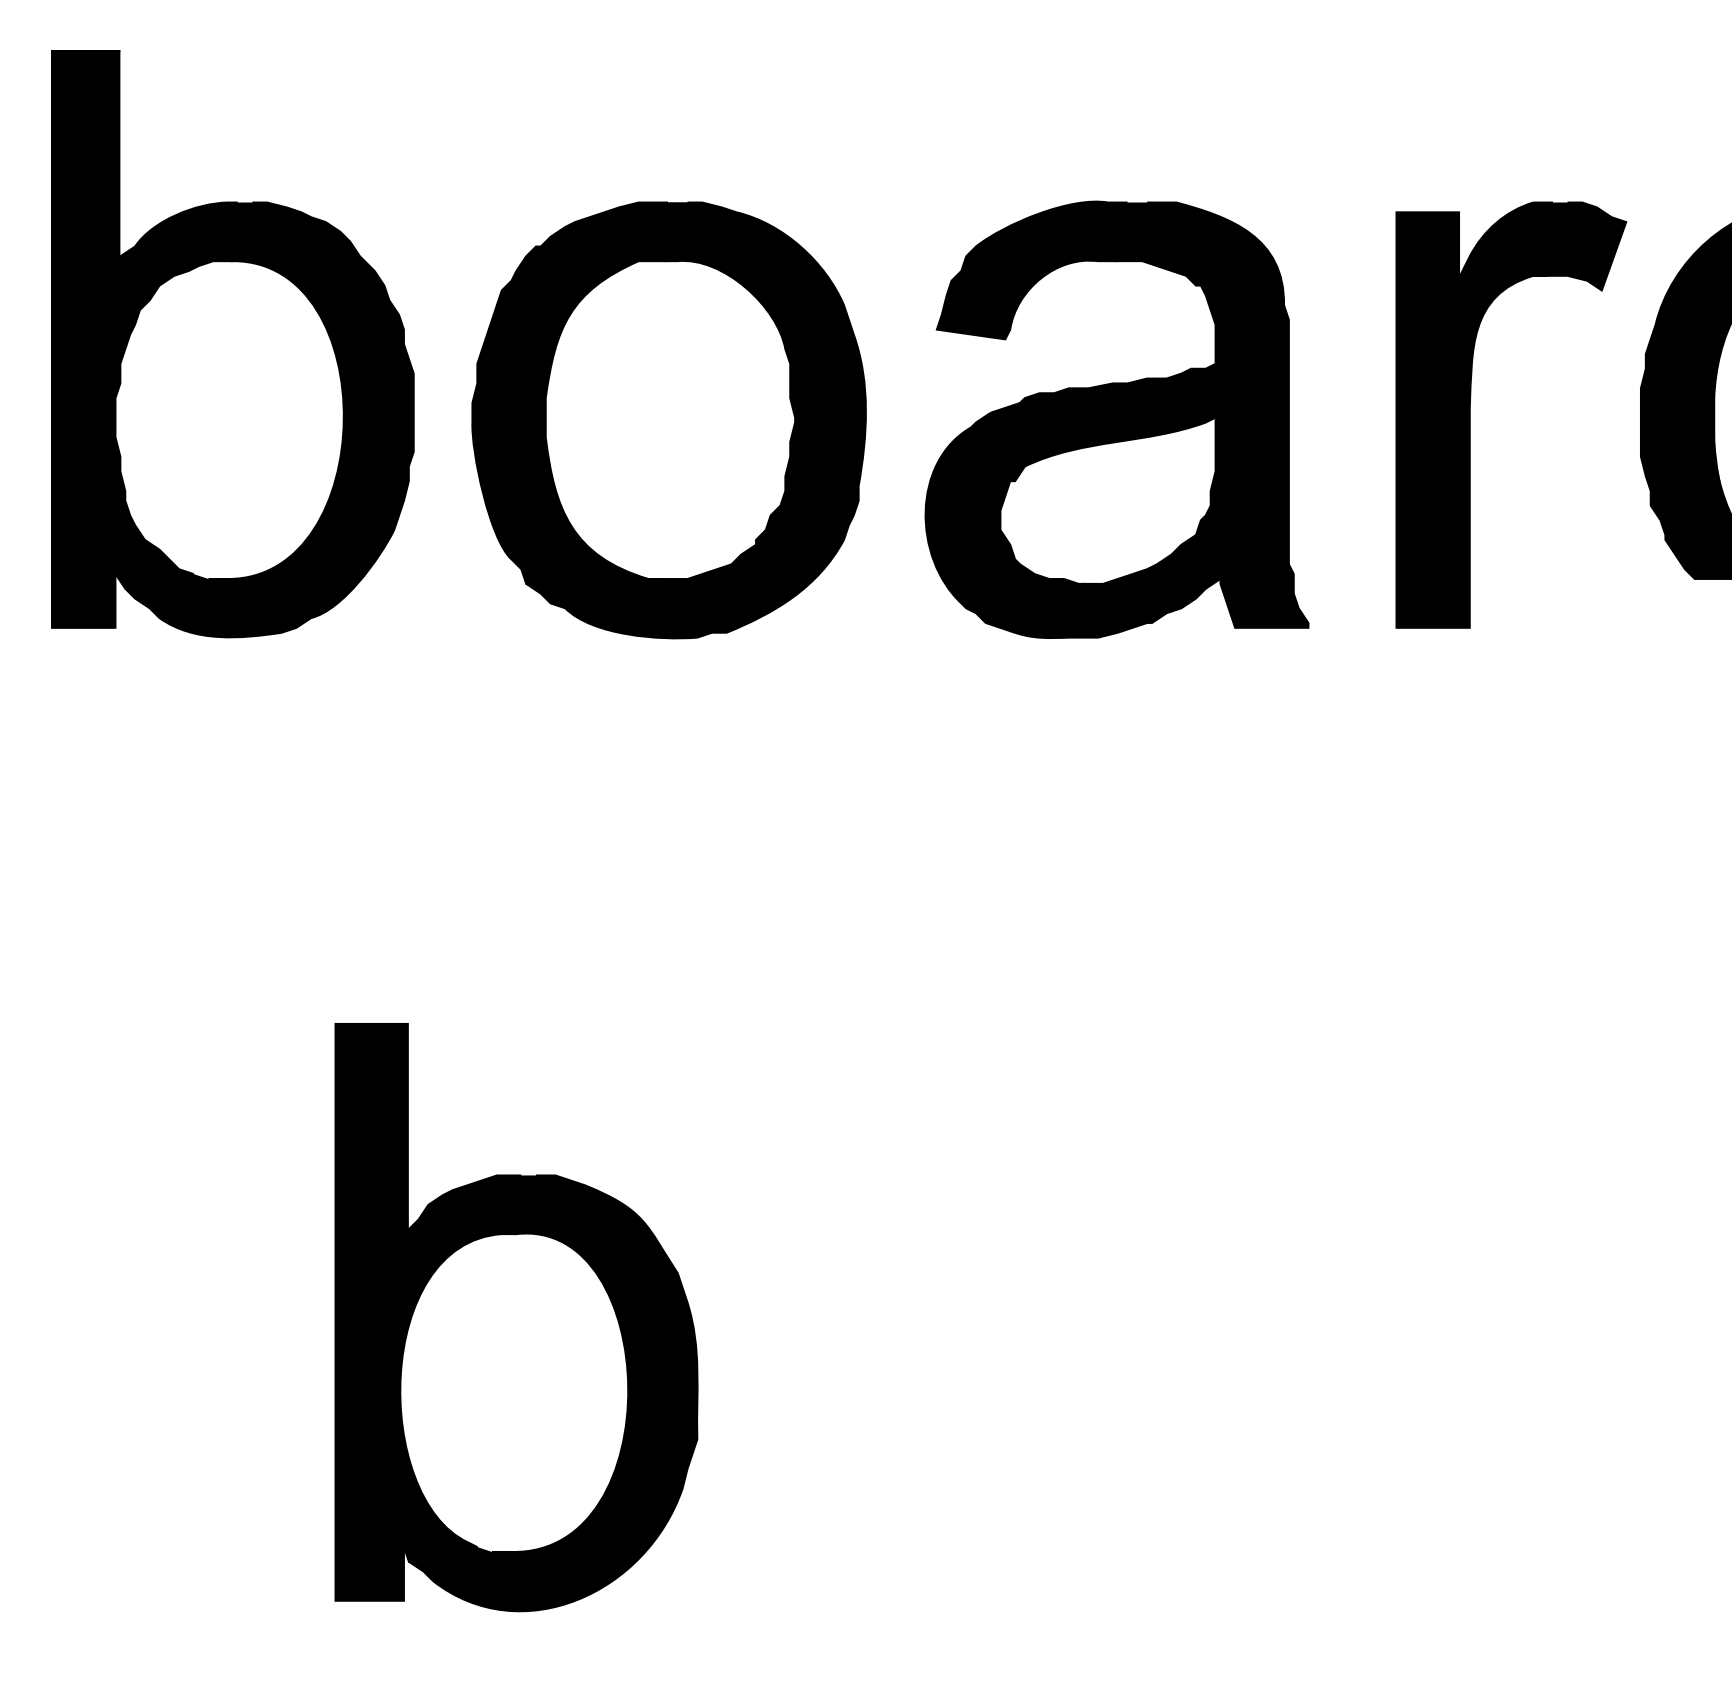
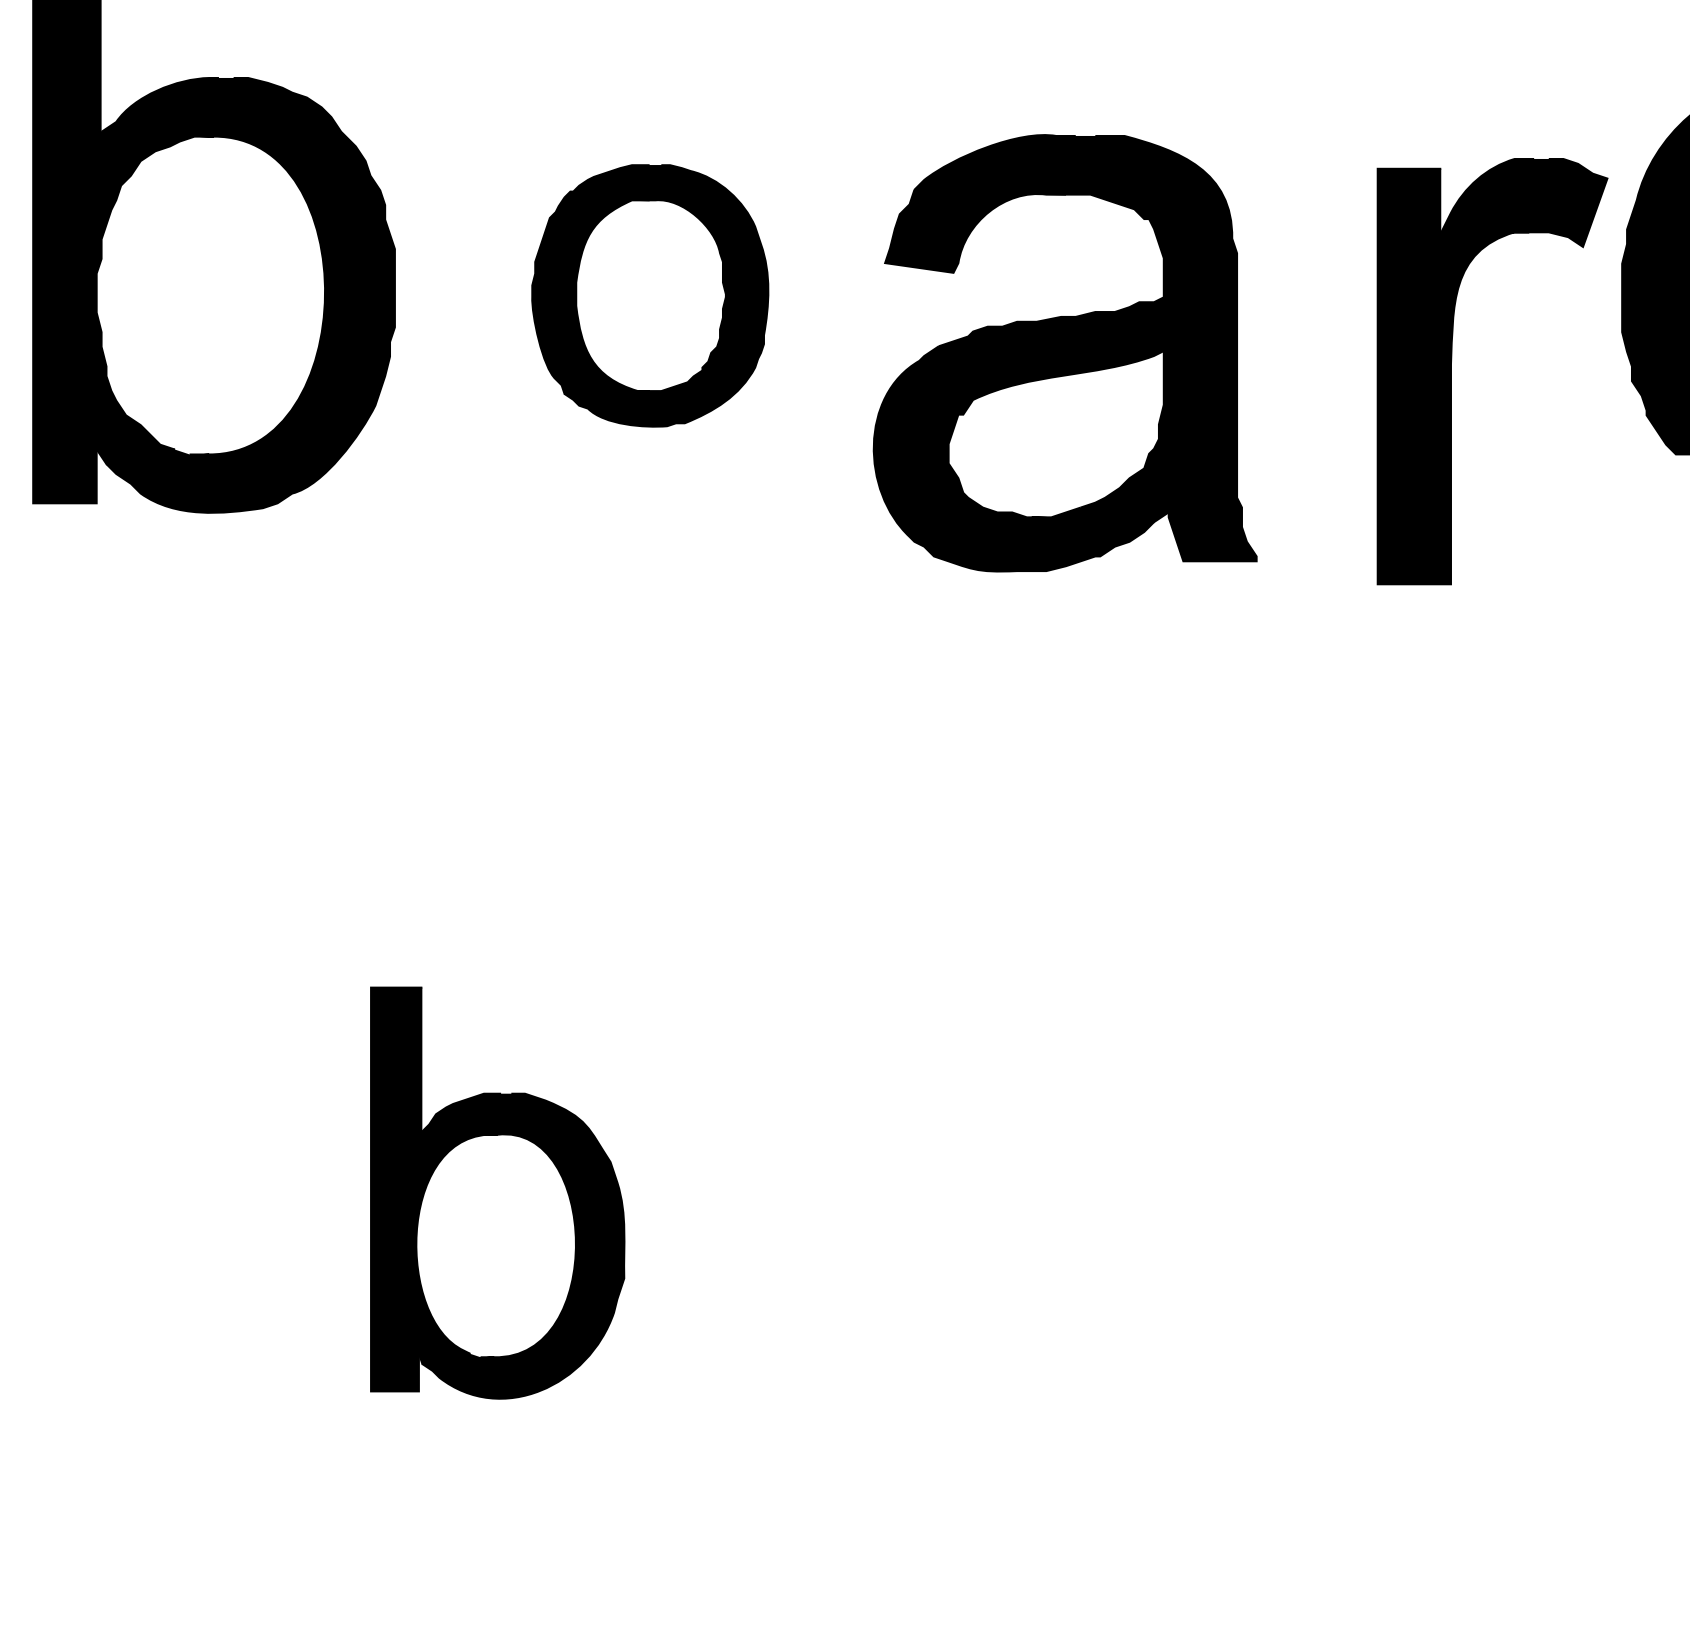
part: (1470, 414) -> (1451, 370), moved
part: (1116, 419) -> (1064, 352), moved
part: (668, 420) -> (649, 295), size x0.6
part: (516, 1317) -> (497, 1192), size x0.7

